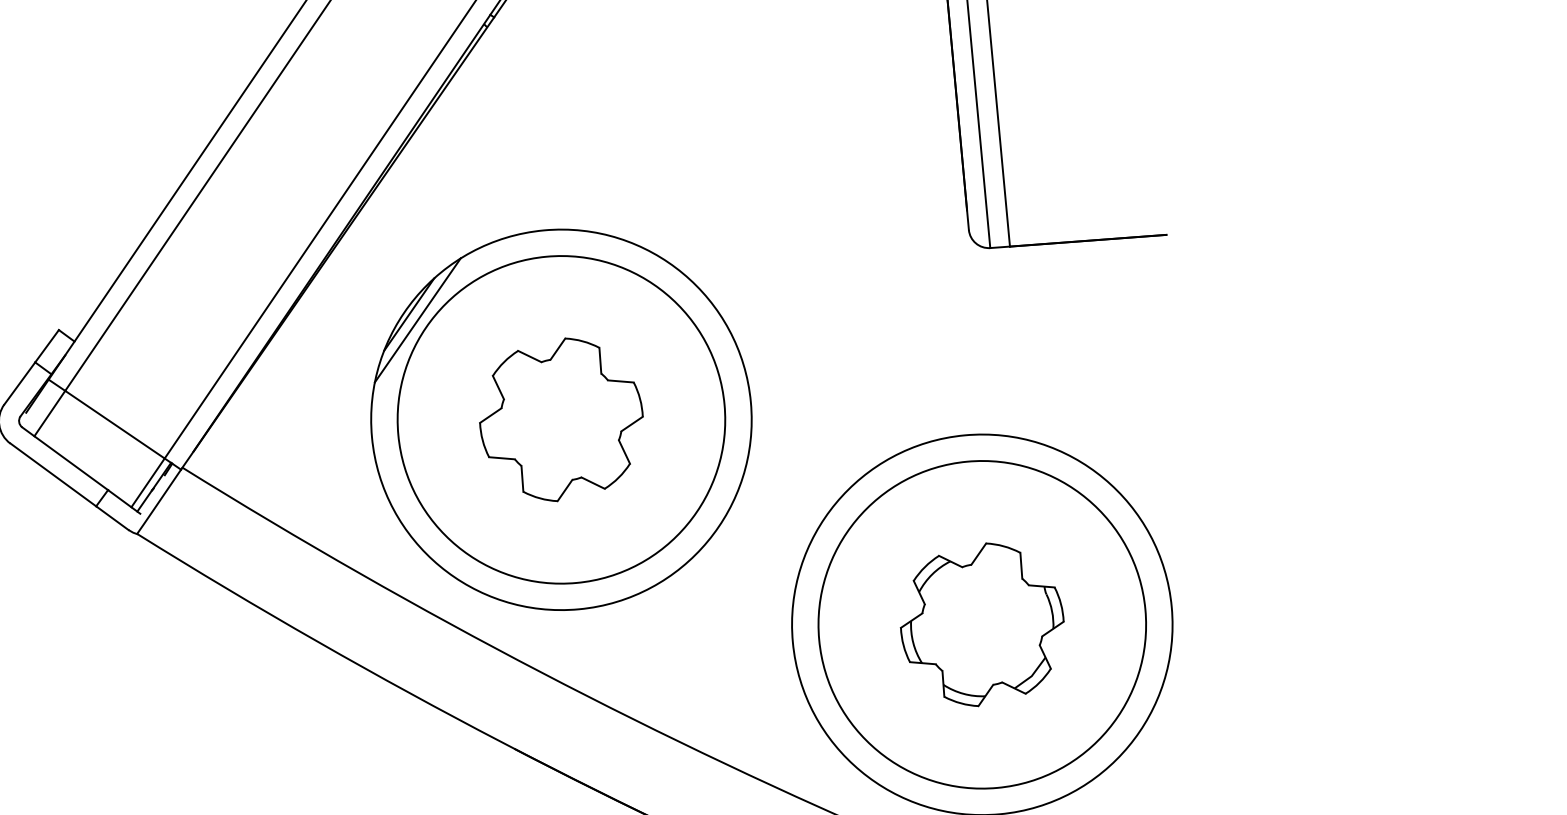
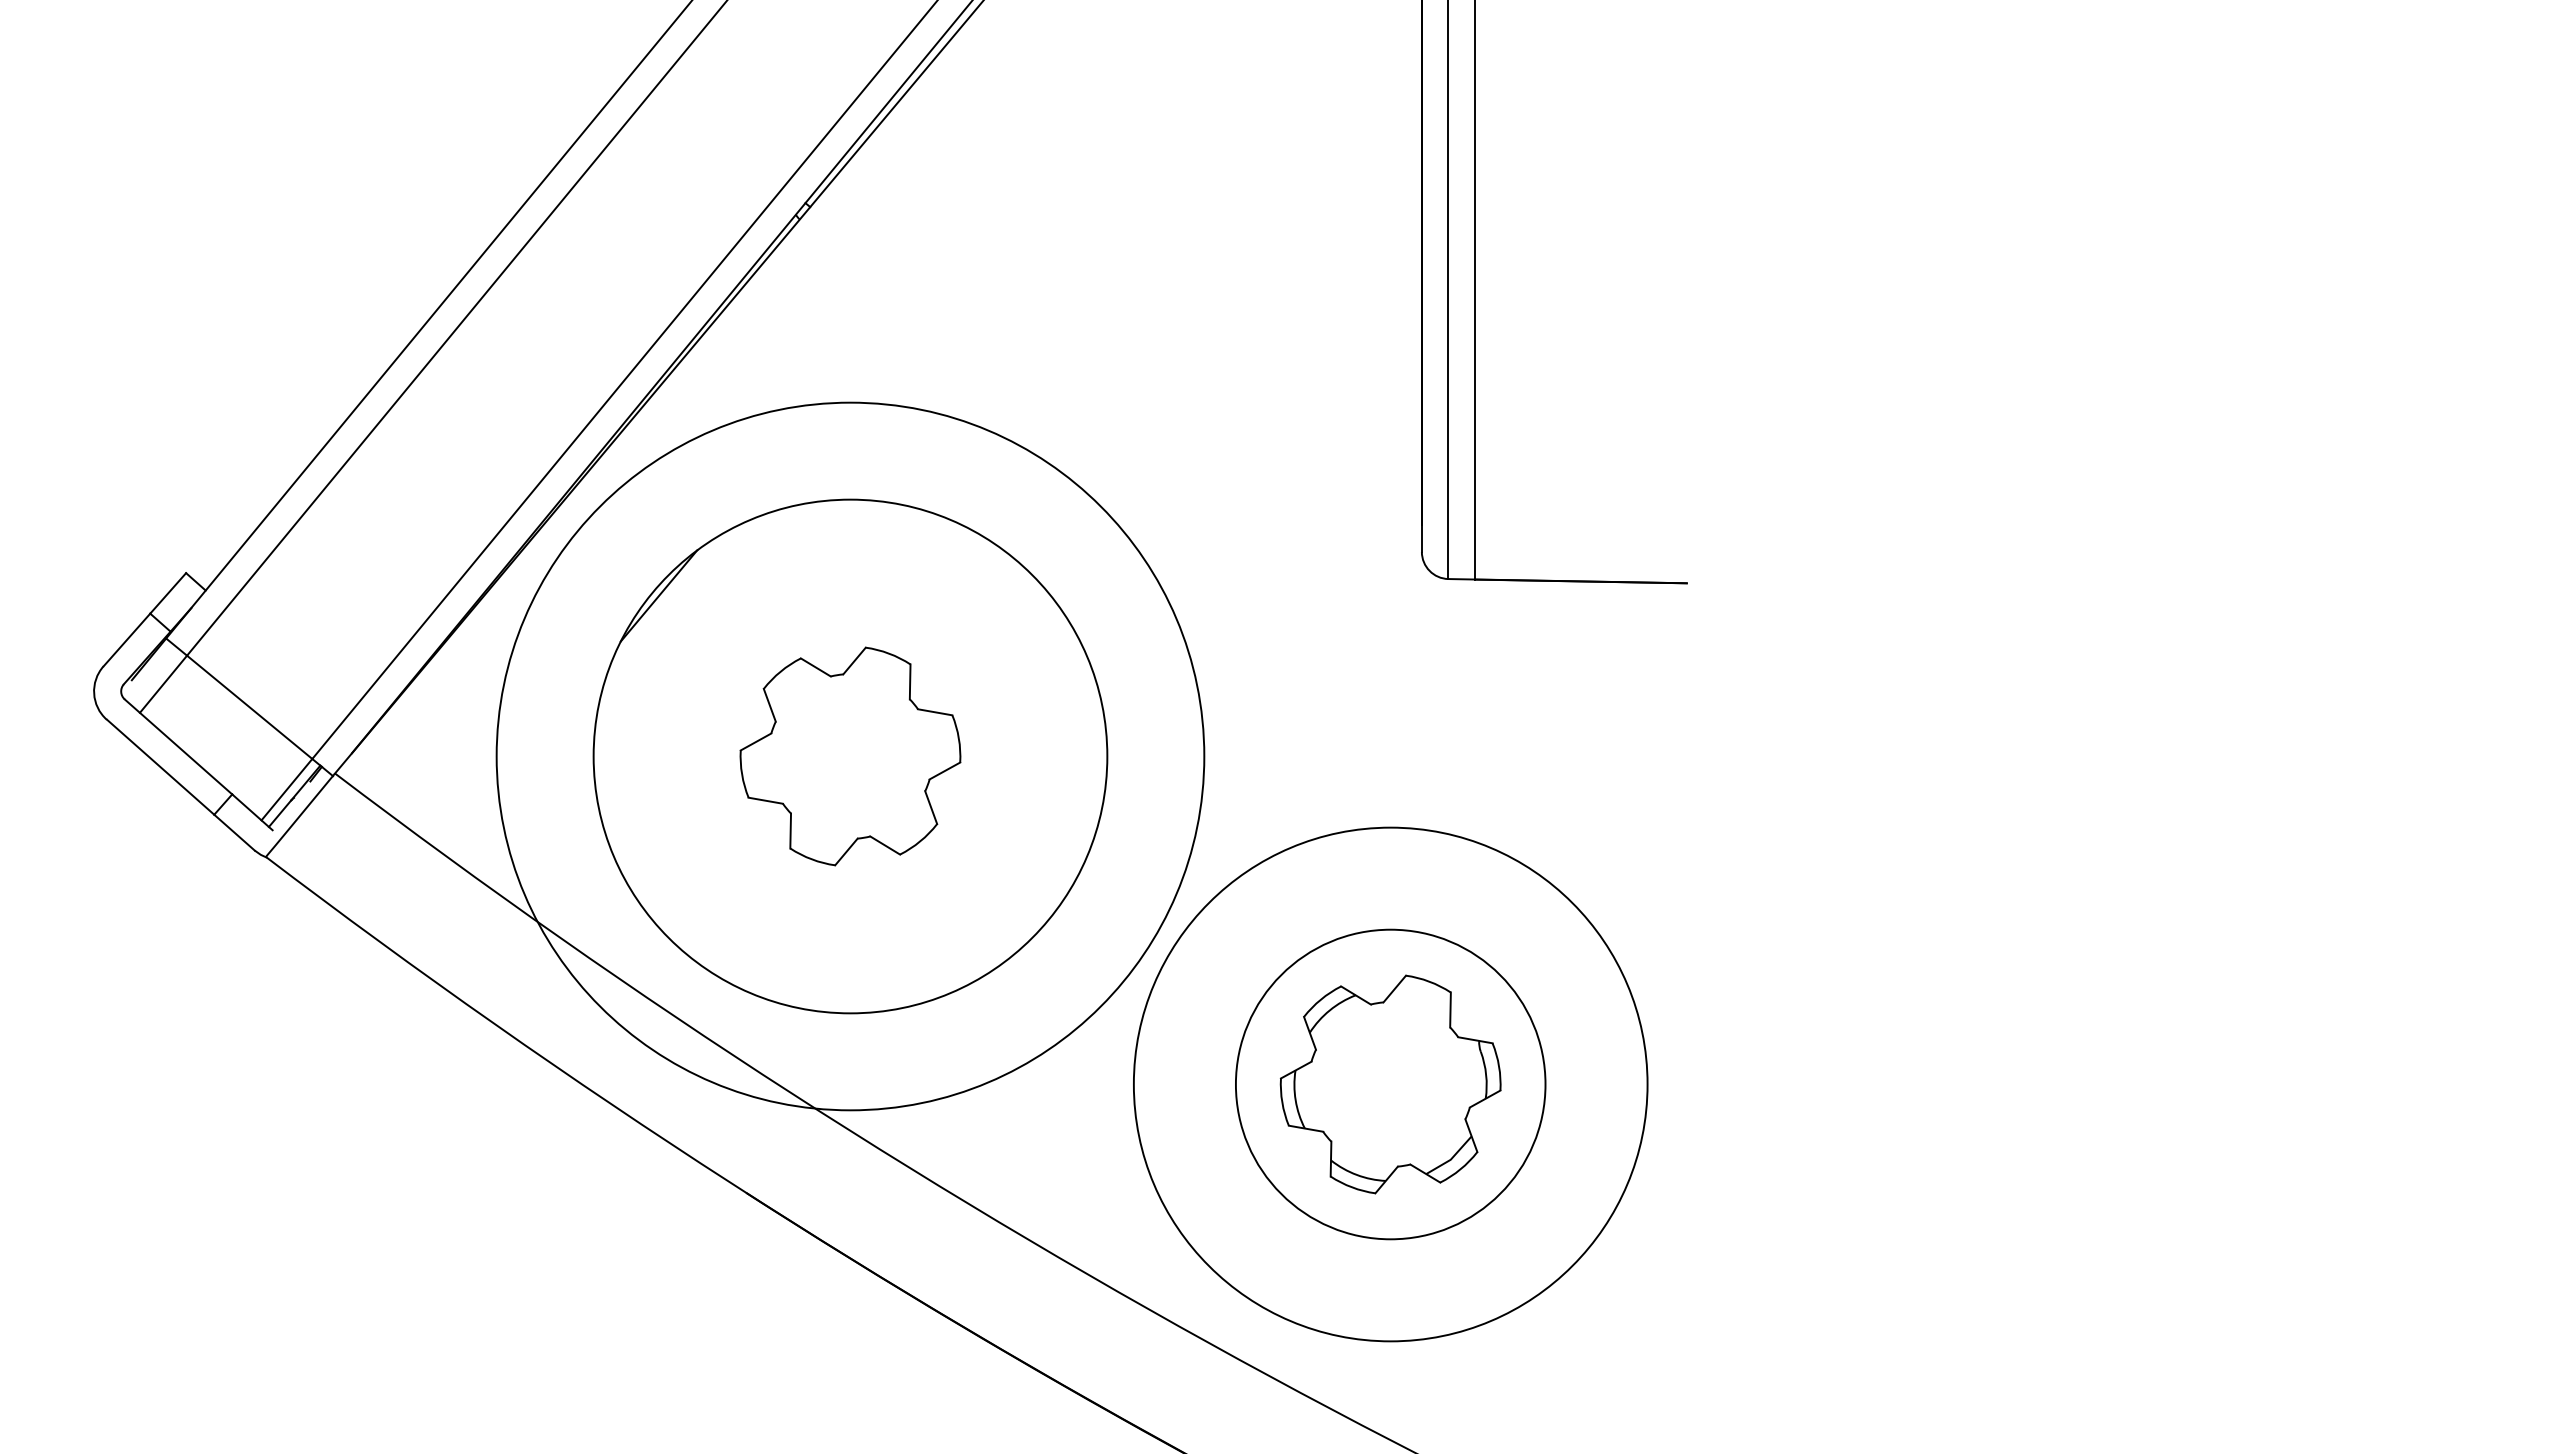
line: (417, 320) -> (669, 604), removed
circle: (561, 419) -> (850, 756), size x1.6
circle: (982, 624) -> (1390, 1084), size x0.7

